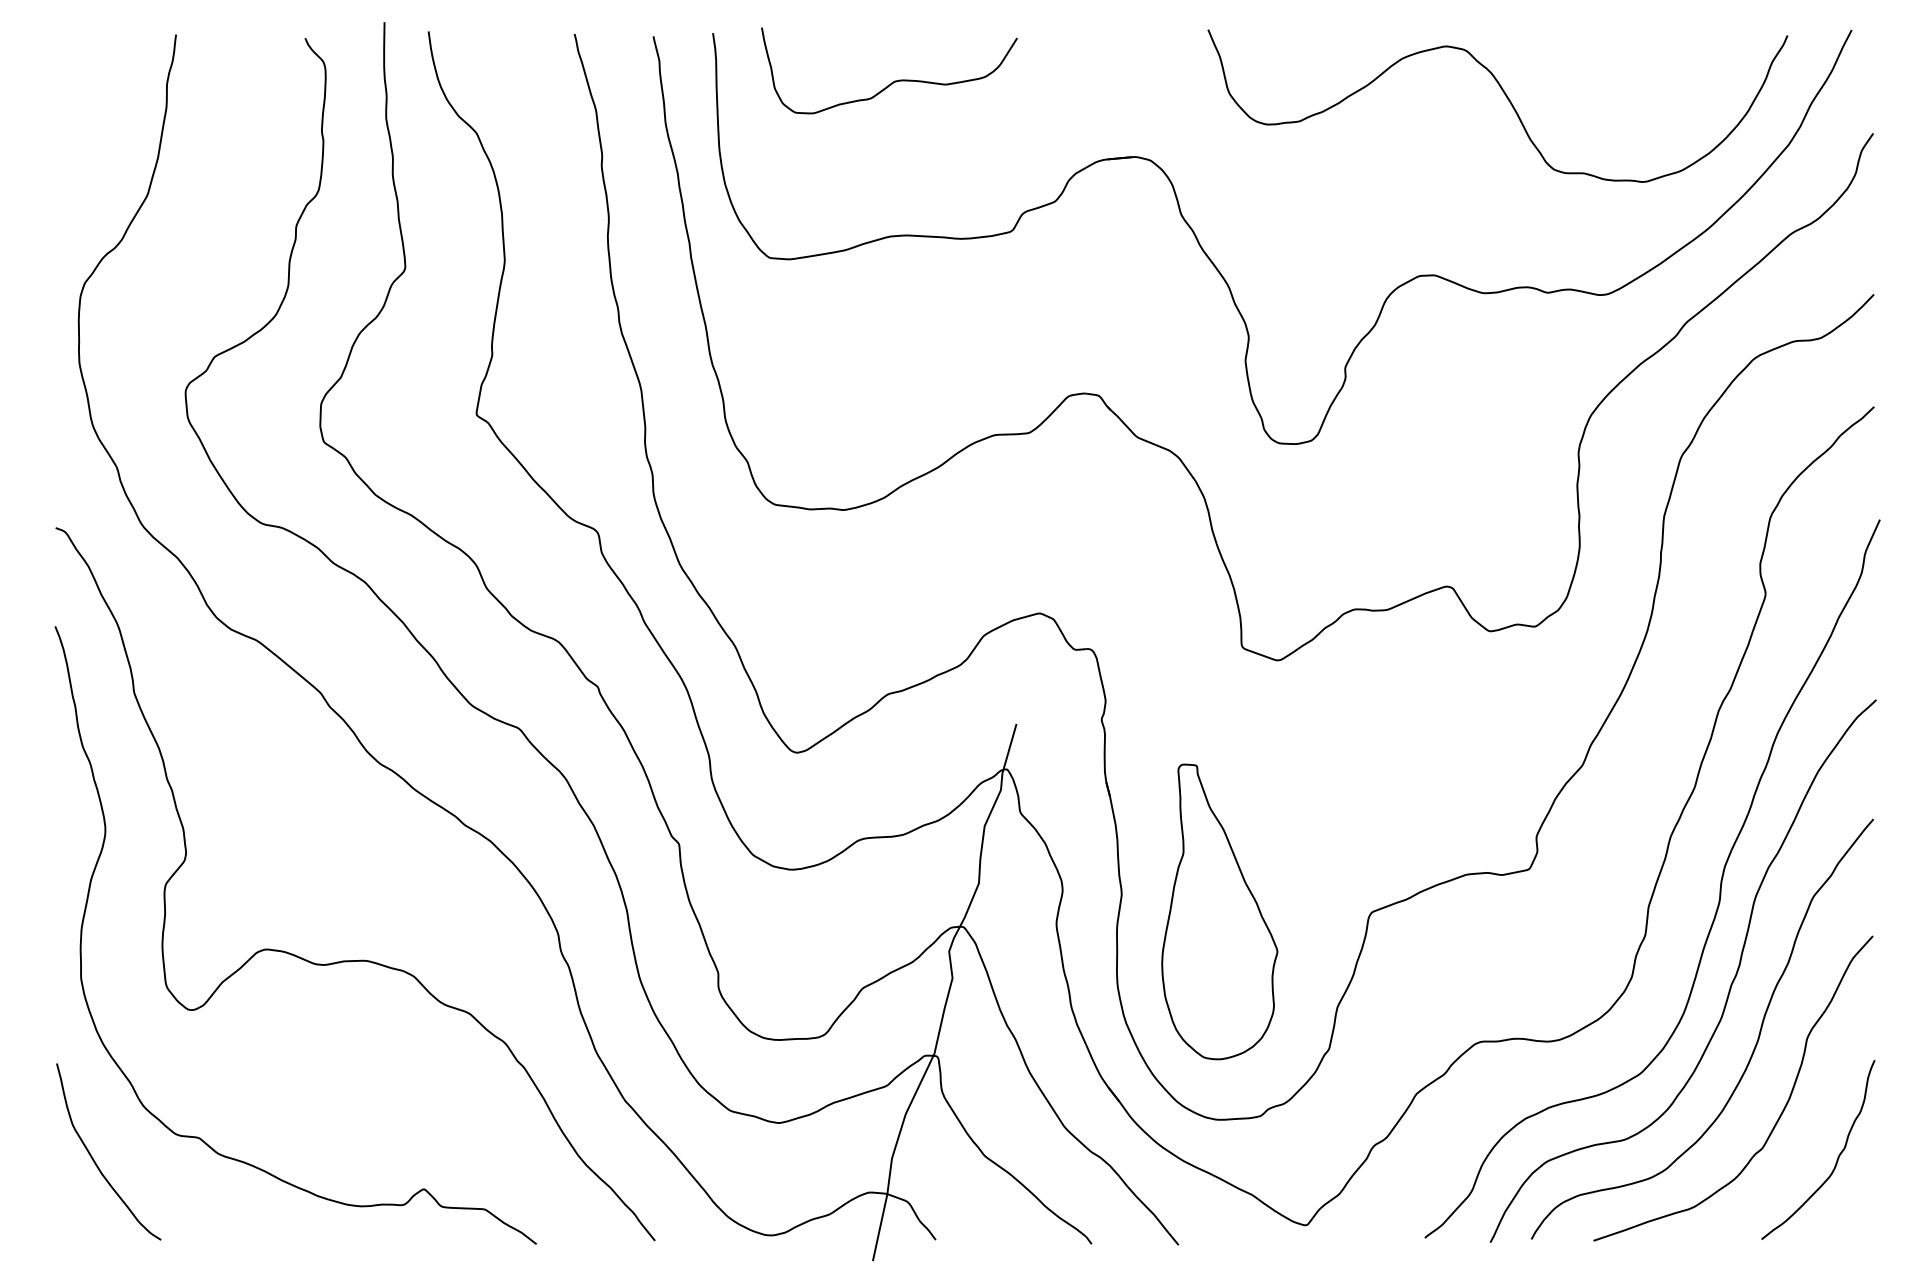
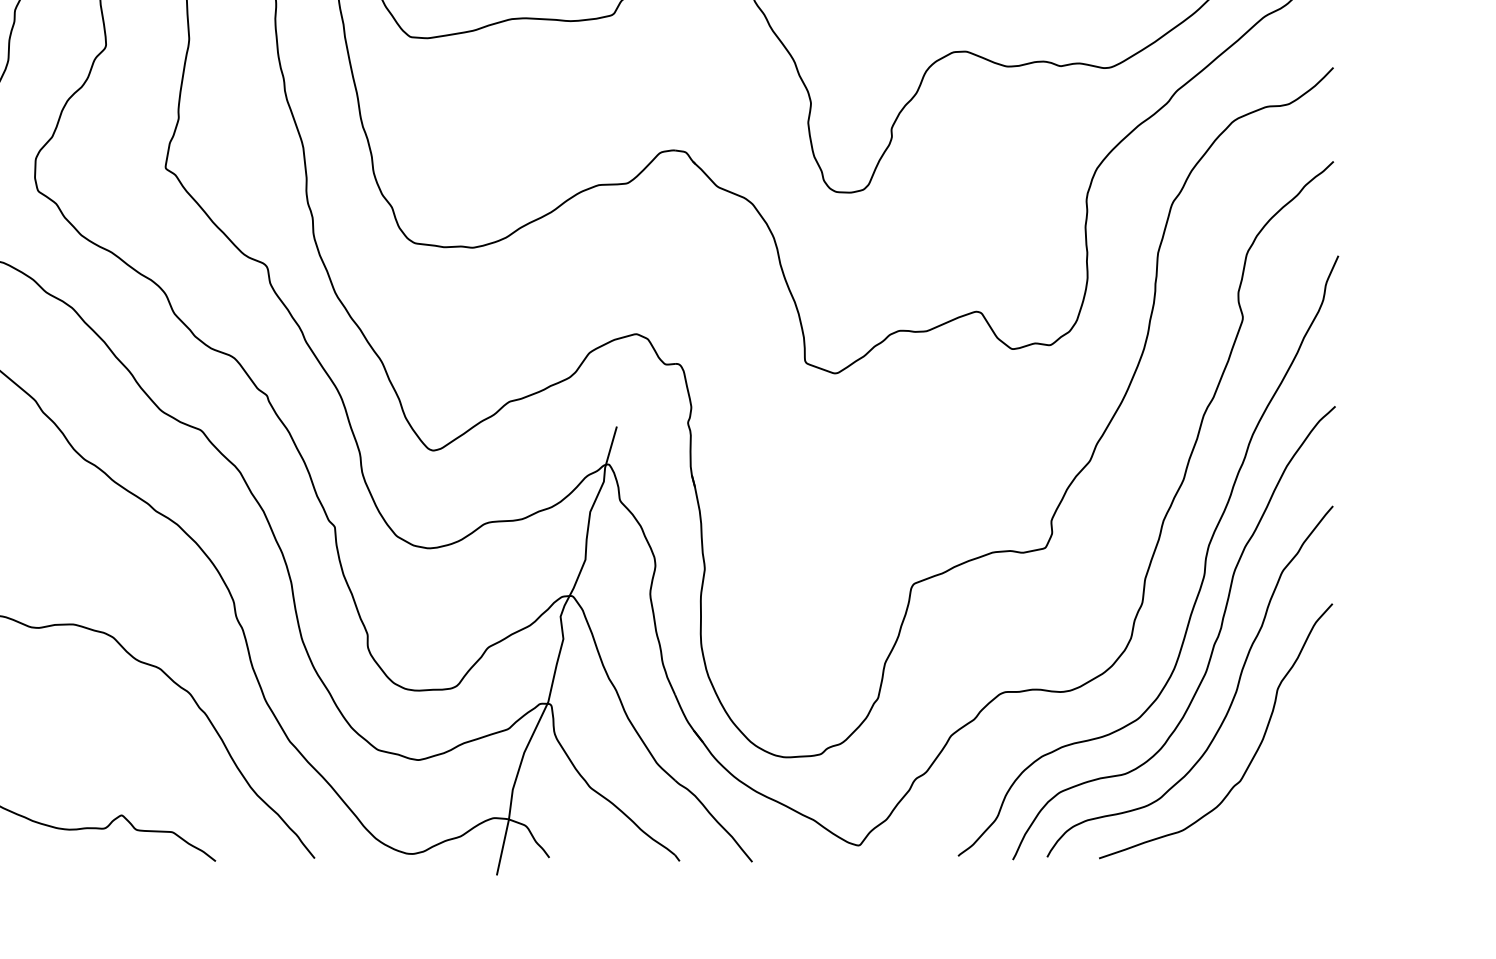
part: (1219, 911) -> (786, 583), removed
curve: (1837, 1157) -> (1302, 788), removed

